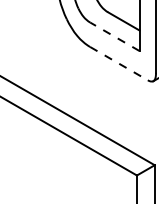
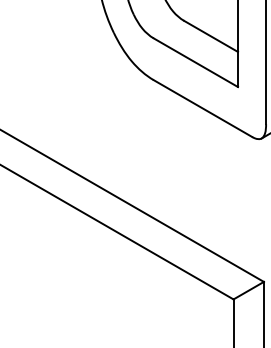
line: (114, 36) -> (195, 62), dashed -> solid
line: (119, 63) -> (203, 108), dashed -> solid

